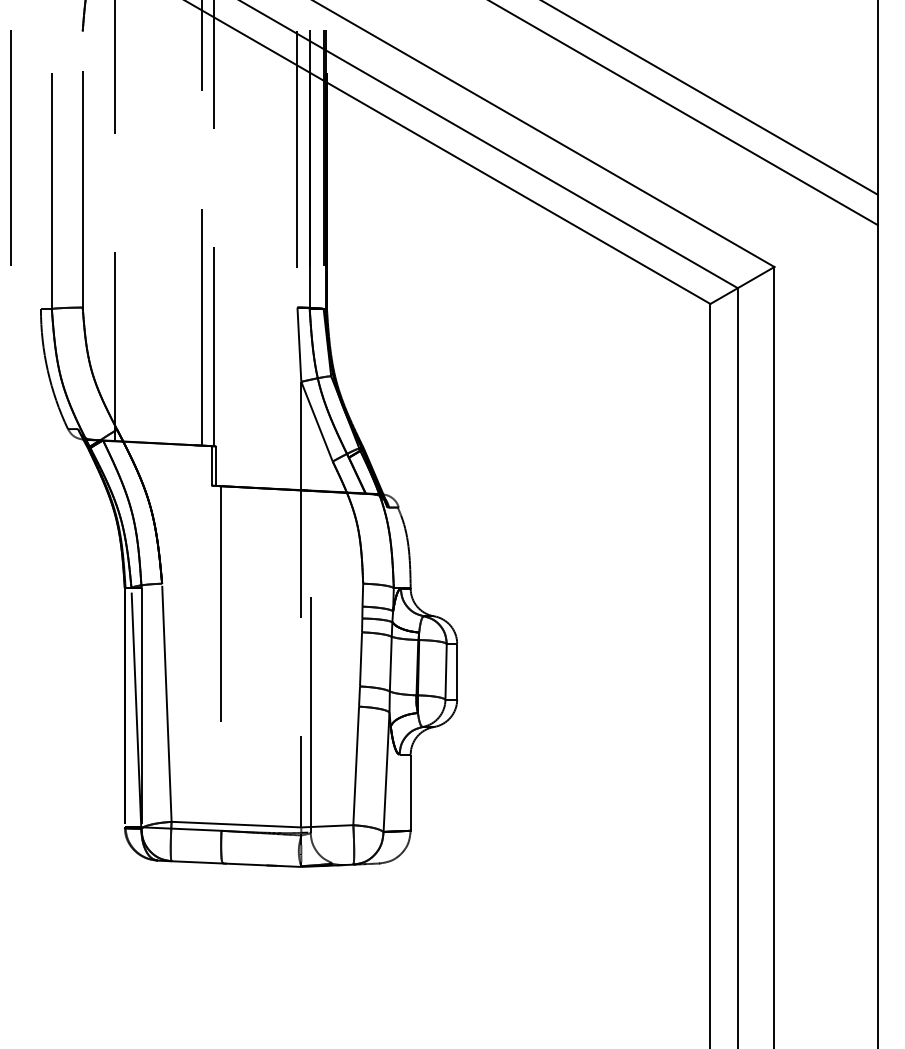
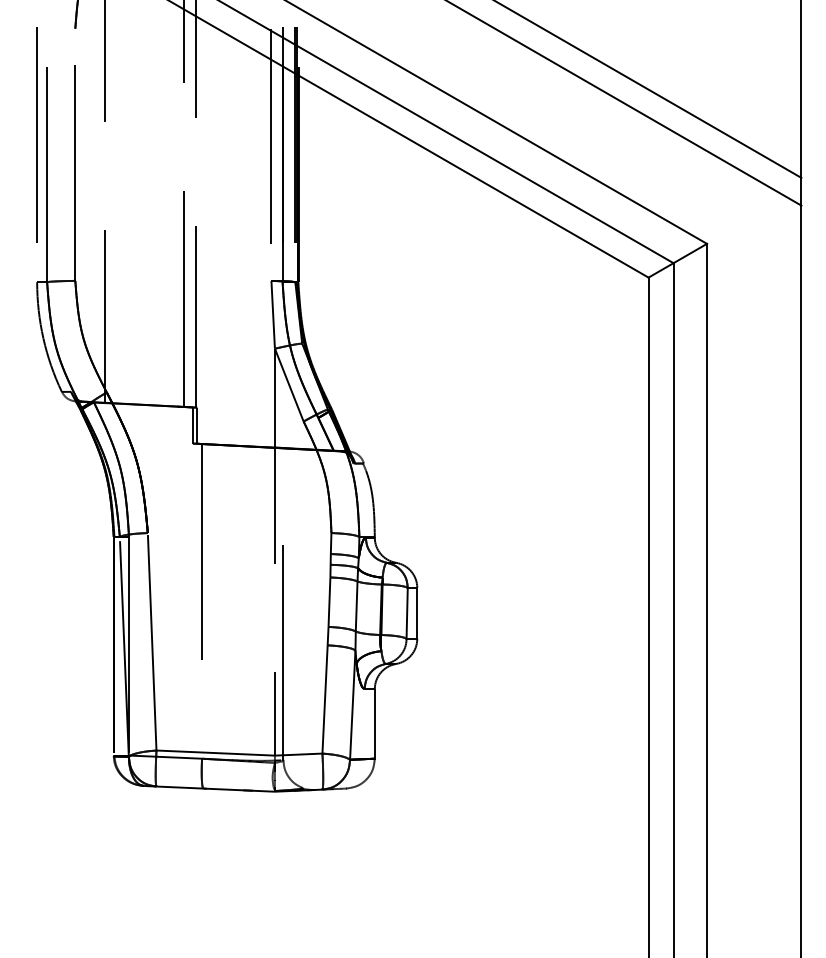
line: (10, 147) -> (36, 134), moved

